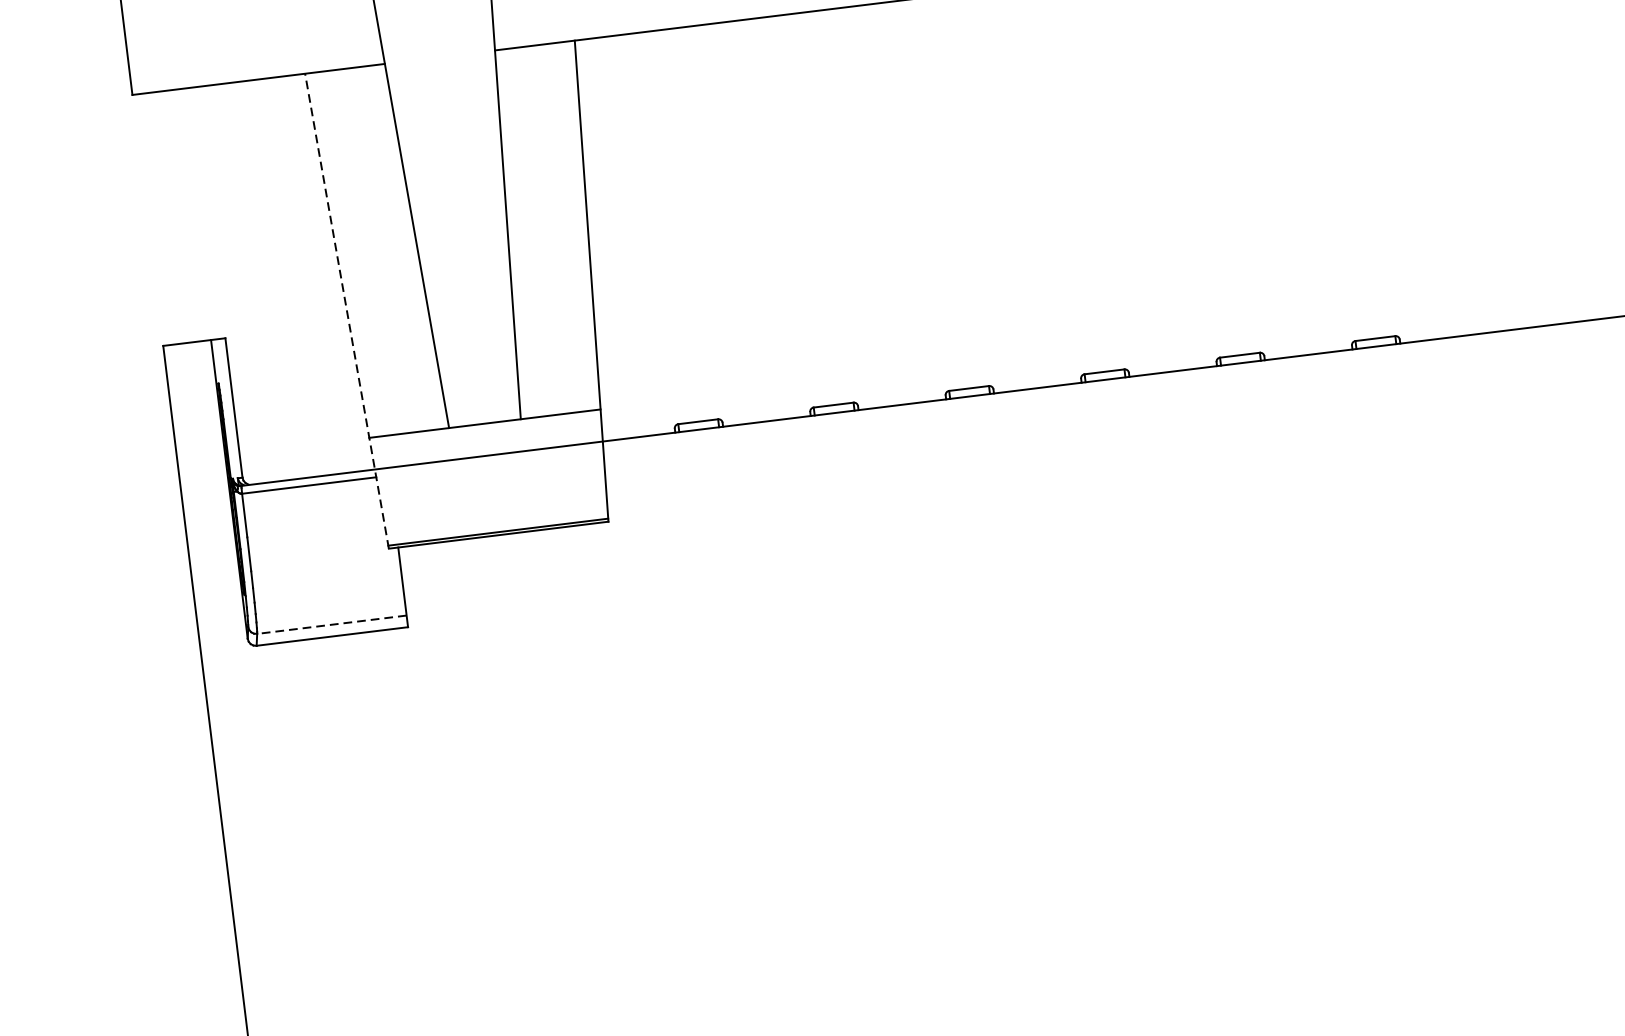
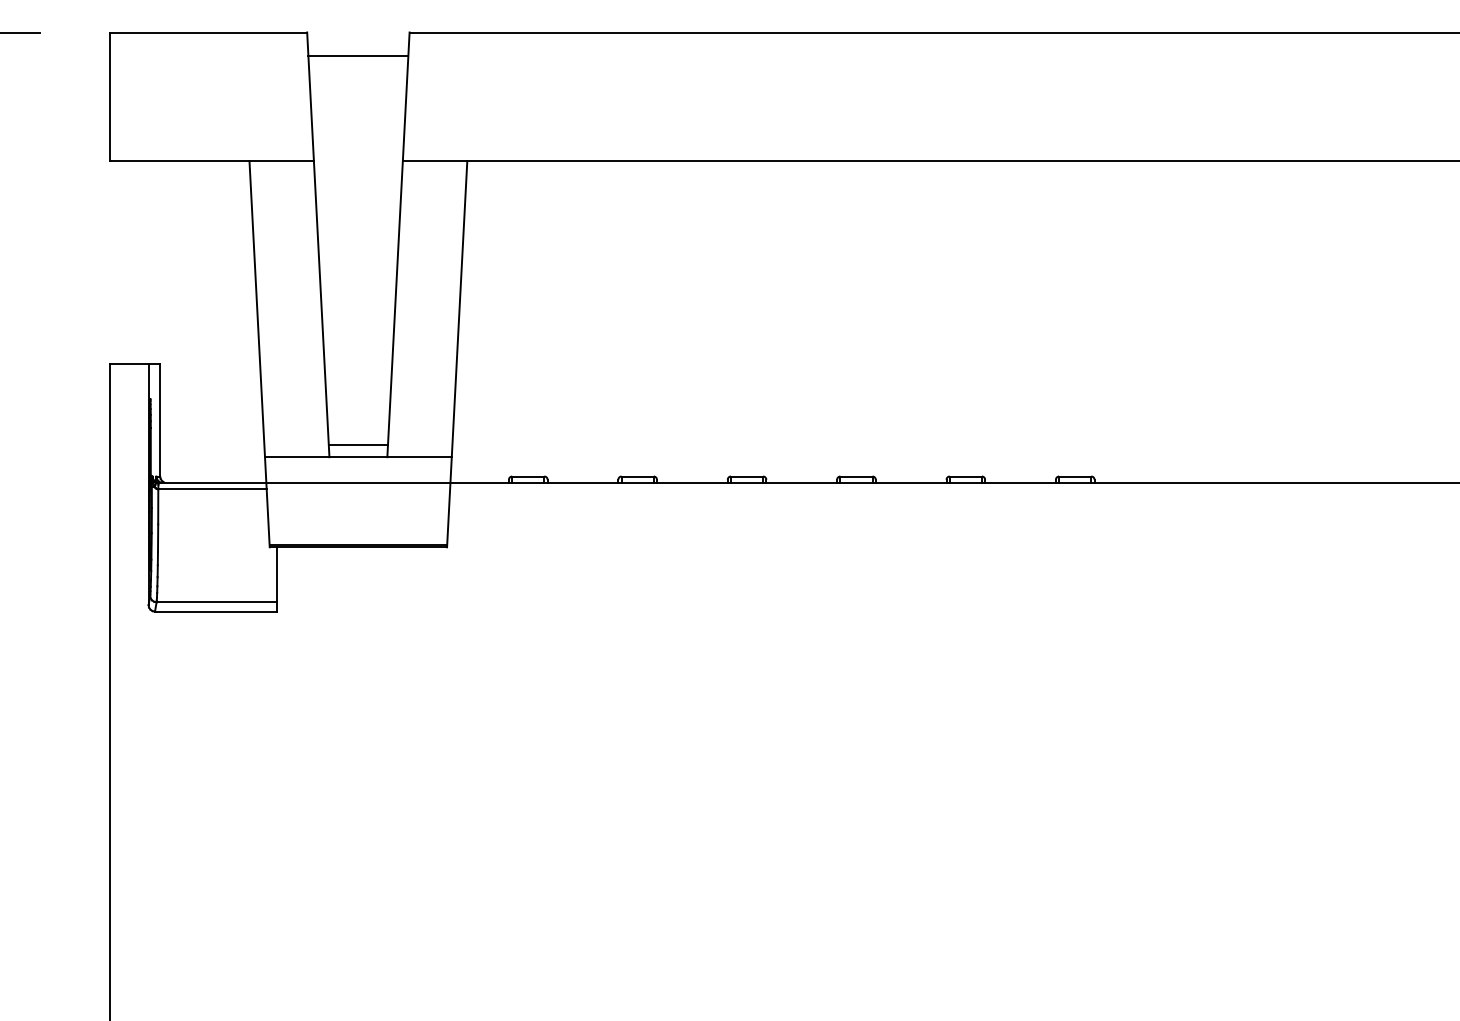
line: (346, 310) -> (259, 353), dashed -> solid
line: (483, 407) -> (358, 444), added
line: (331, 625) -> (216, 602), dashed -> solid

